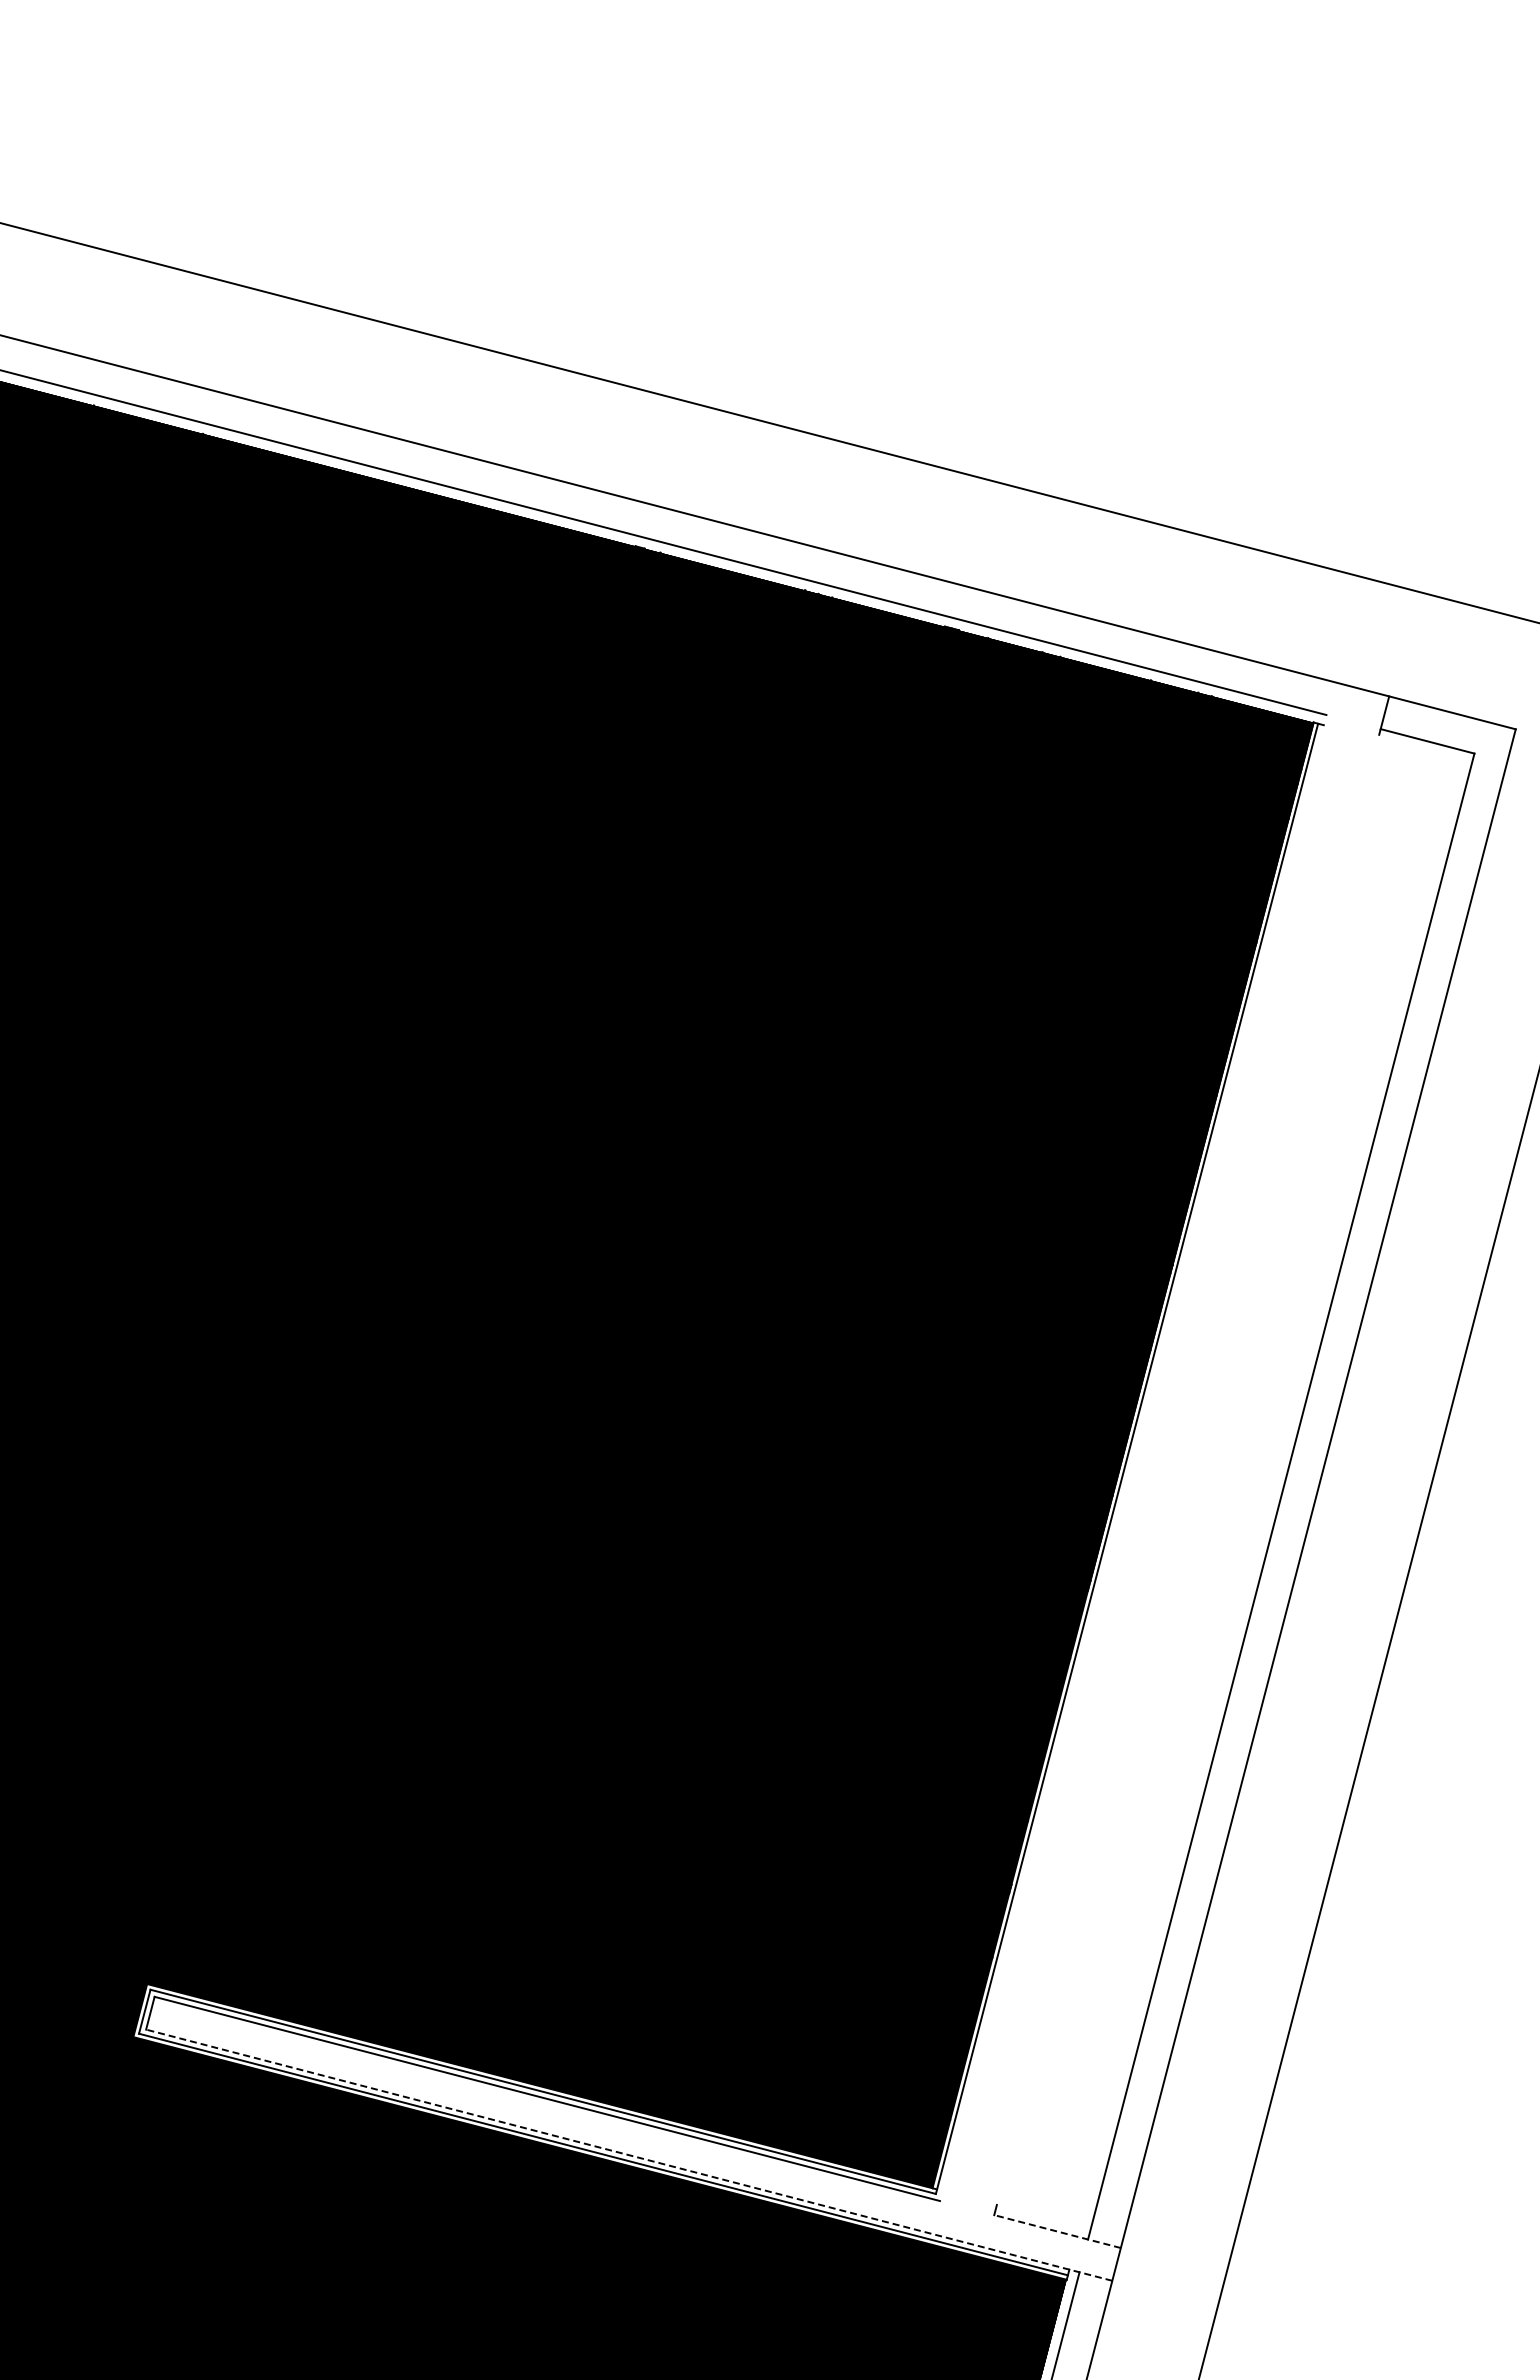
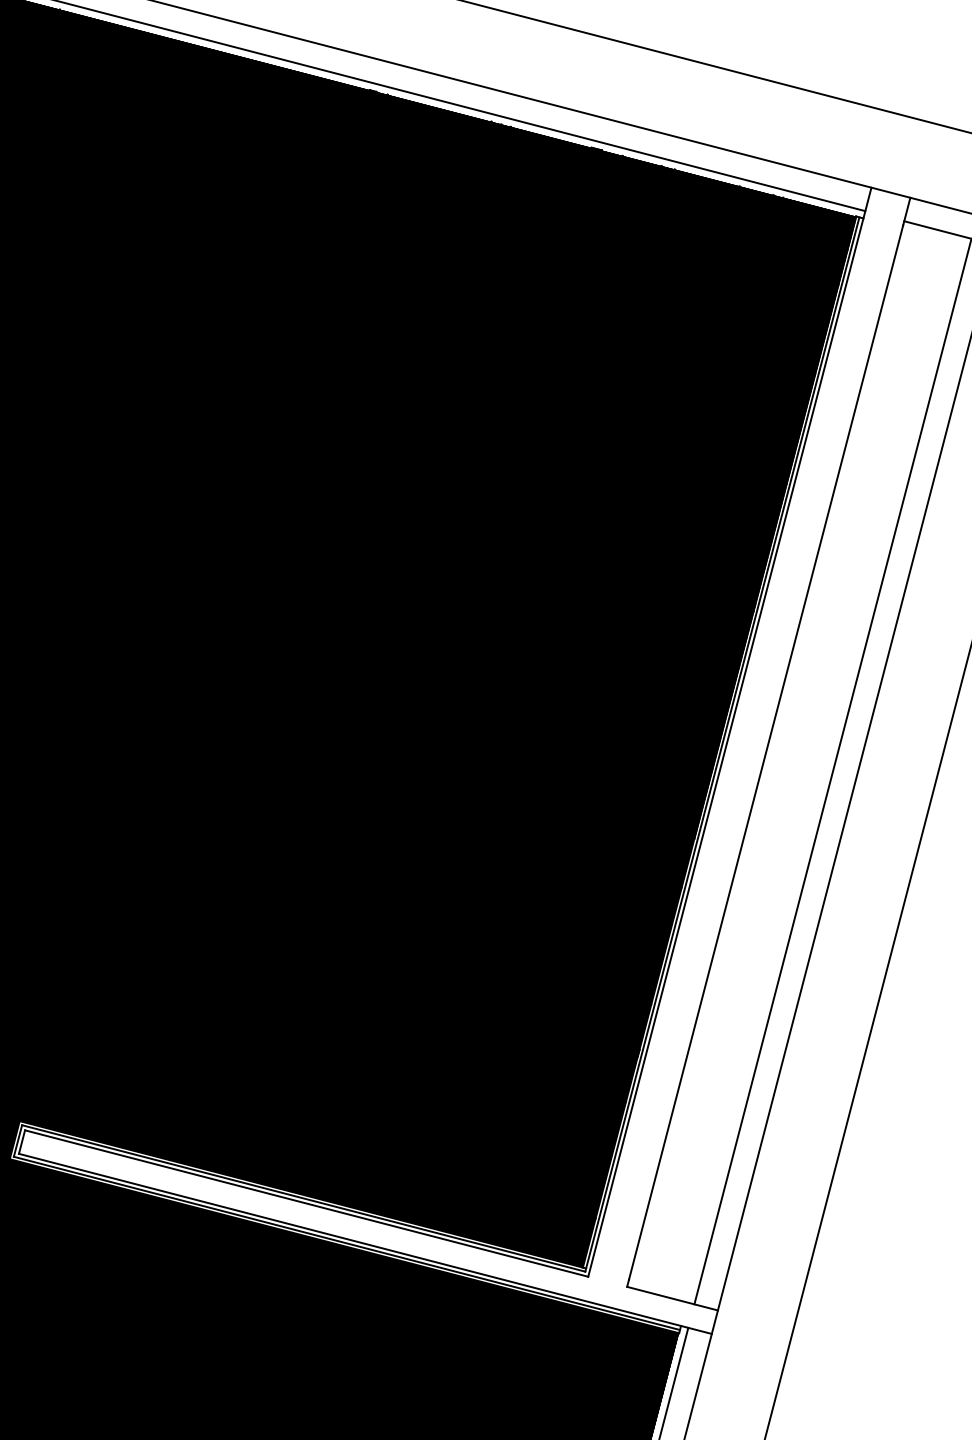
line: (1137, 1441) -> (729, 732), added
line: (1187, 1469) -> (765, 752), added
line: (628, 2155) -> (364, 1244), dashed -> solid
line: (1057, 2231) -> (672, 1298), dashed -> solid

